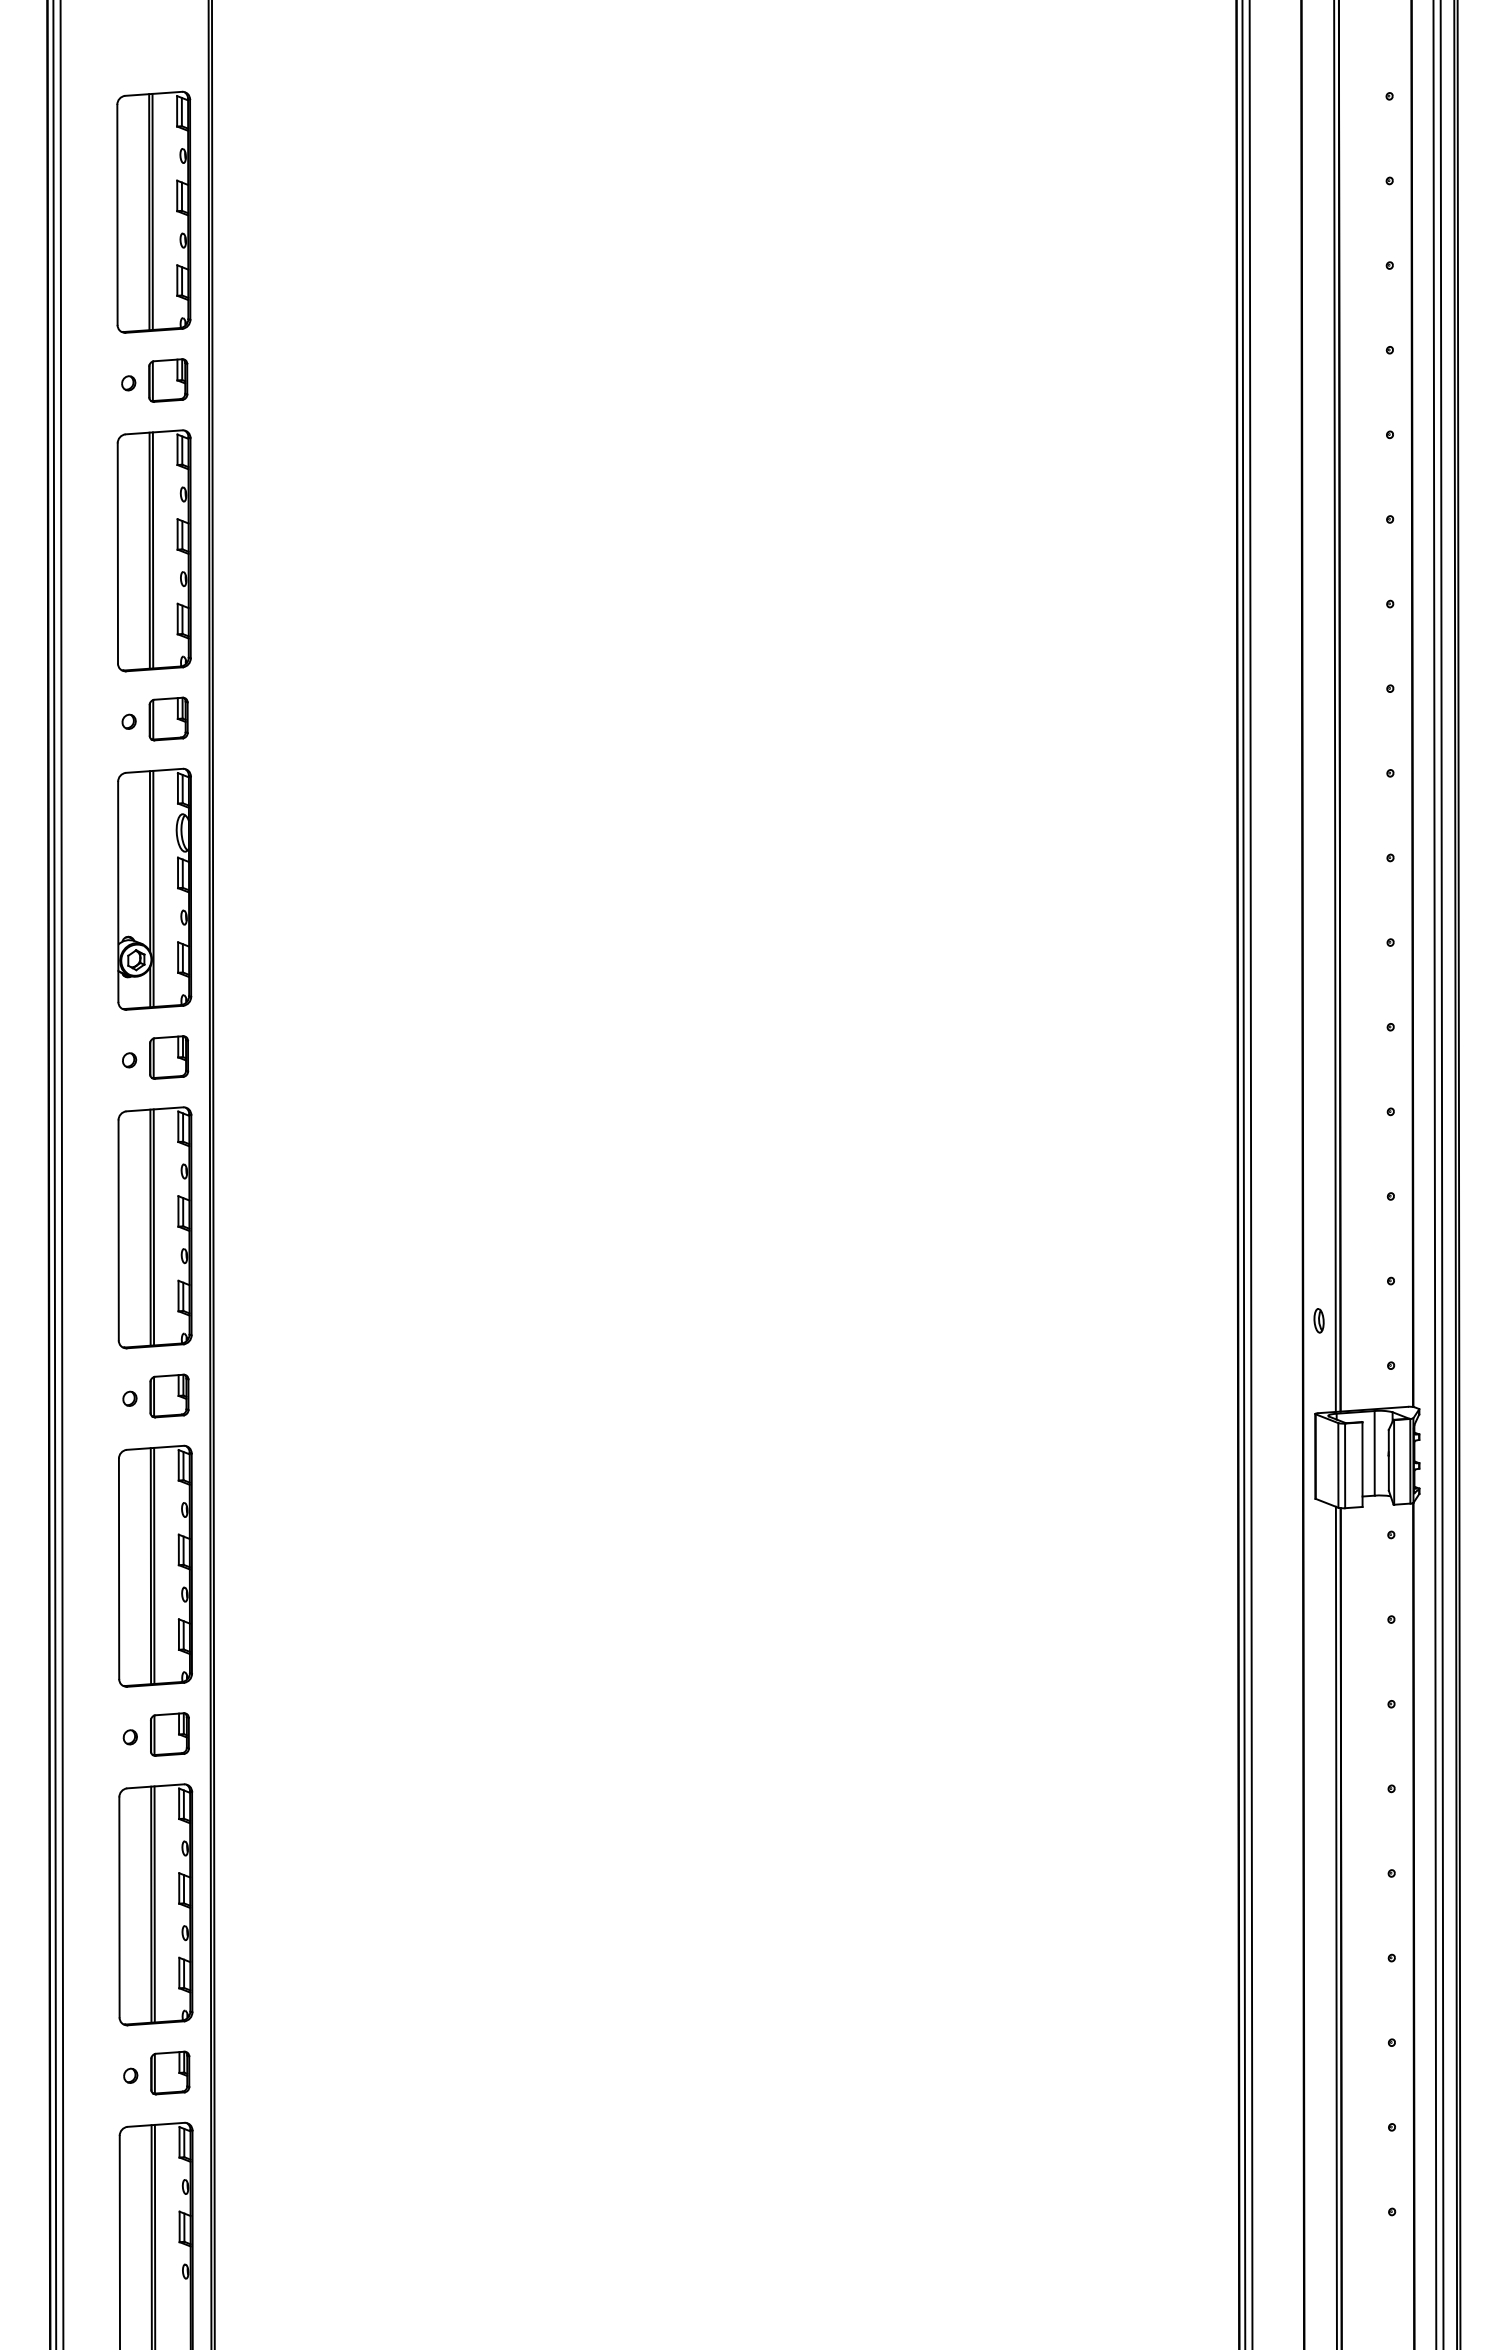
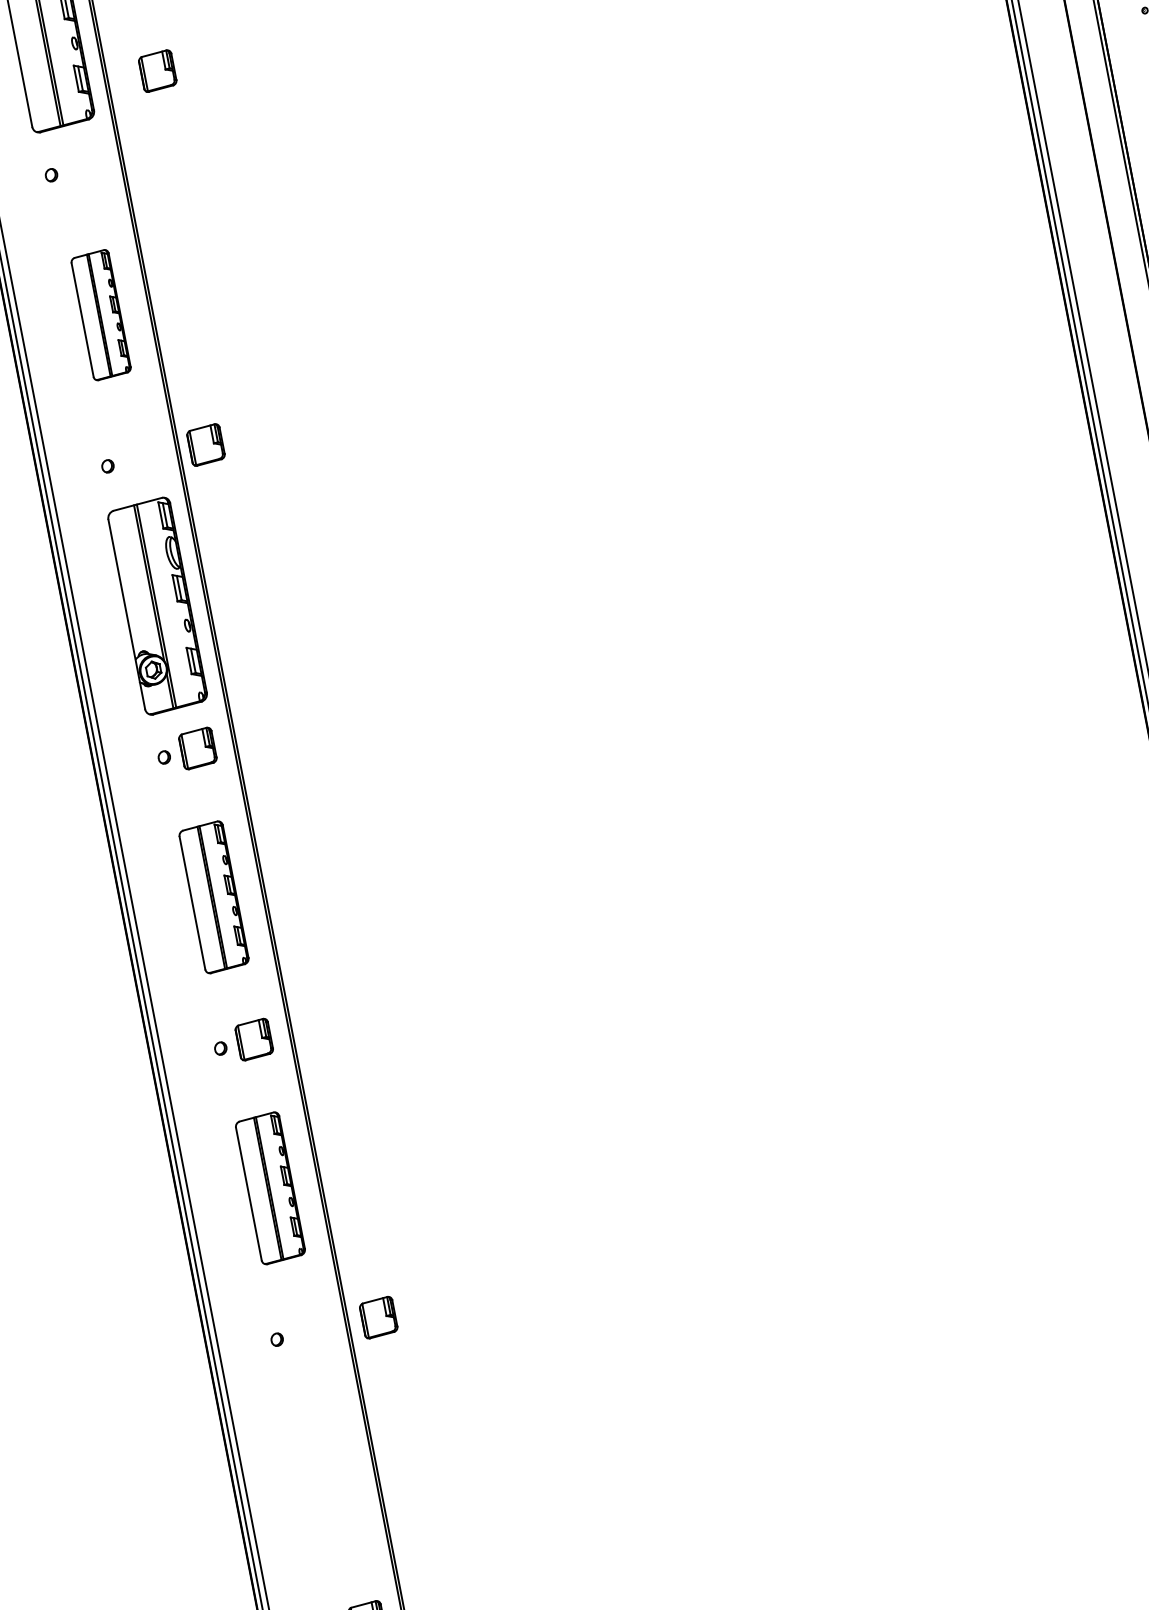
part: (168, 380) -> (157, 71), moved
part: (153, 550) -> (100, 314), size x0.6
part: (168, 718) -> (205, 444), moved
part: (154, 1227) -> (213, 897), size x0.7
part: (155, 1565) -> (270, 1187), size x0.7
part: (169, 1734) -> (378, 1317), moved
part: (155, 1904) -> (326, 1479), removed

